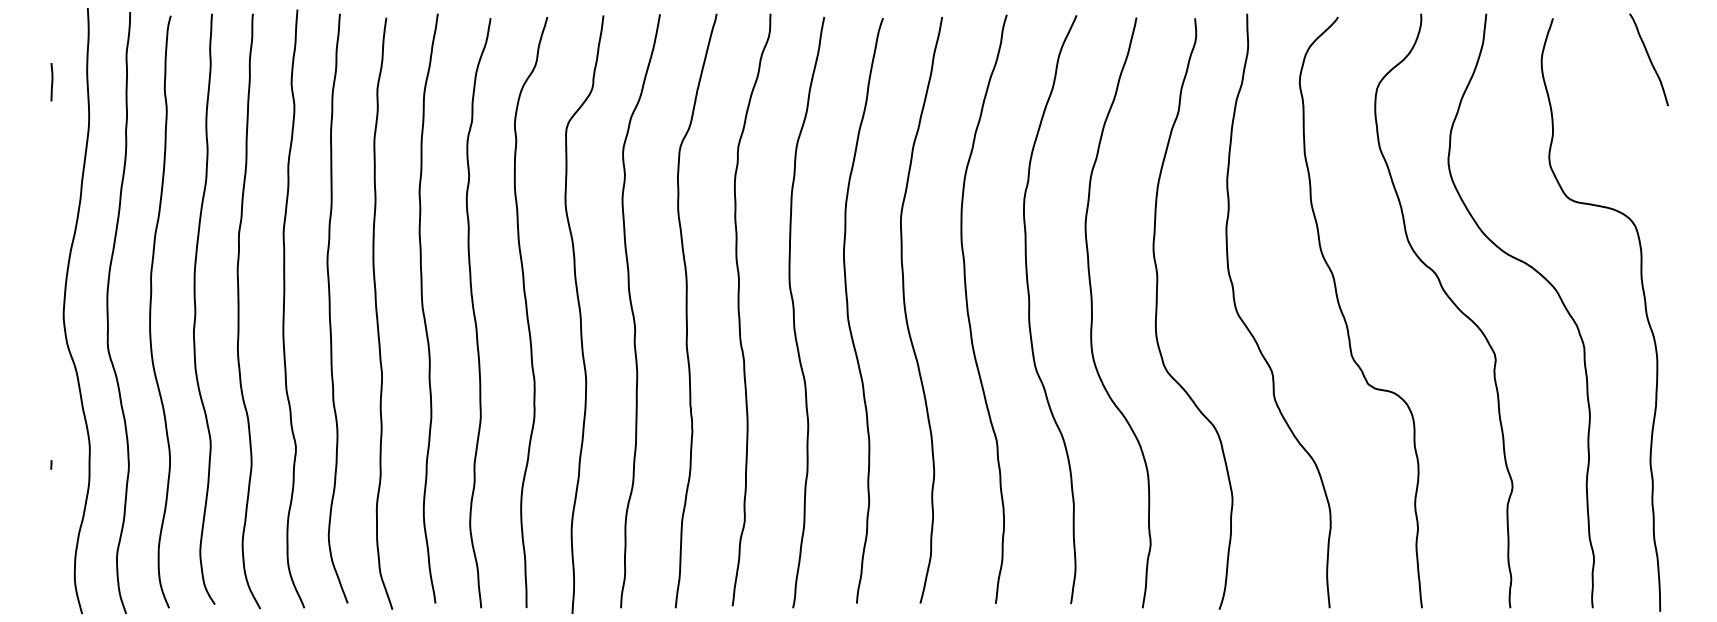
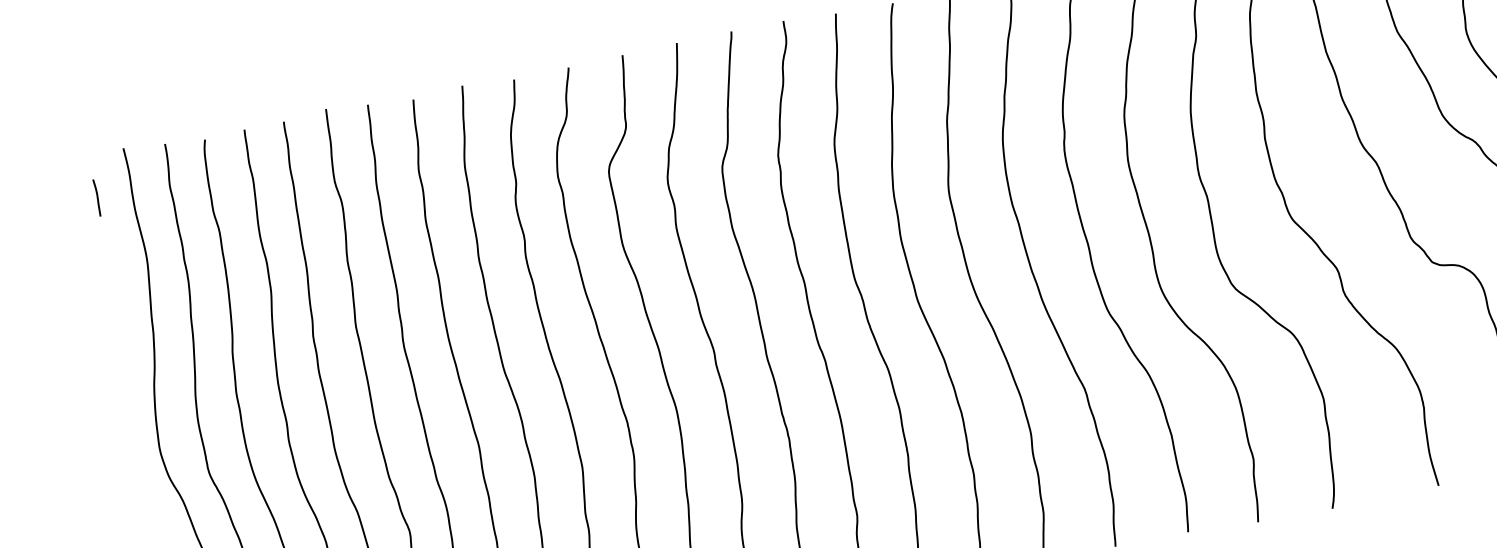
line: (51, 82) -> (96, 198), moved

